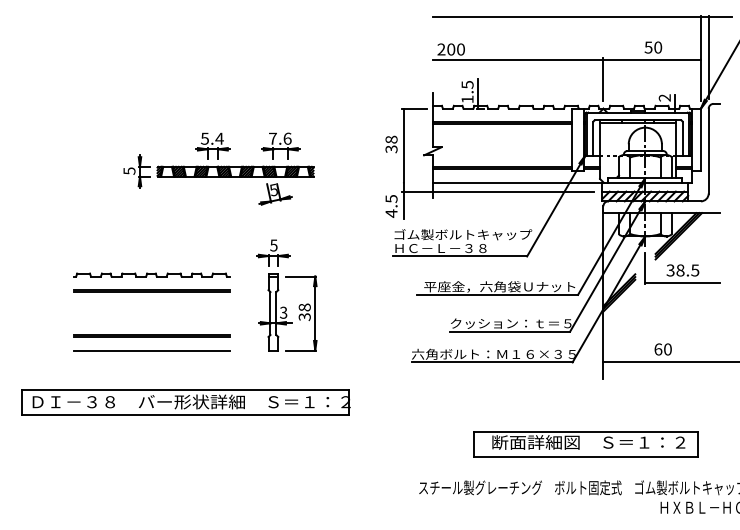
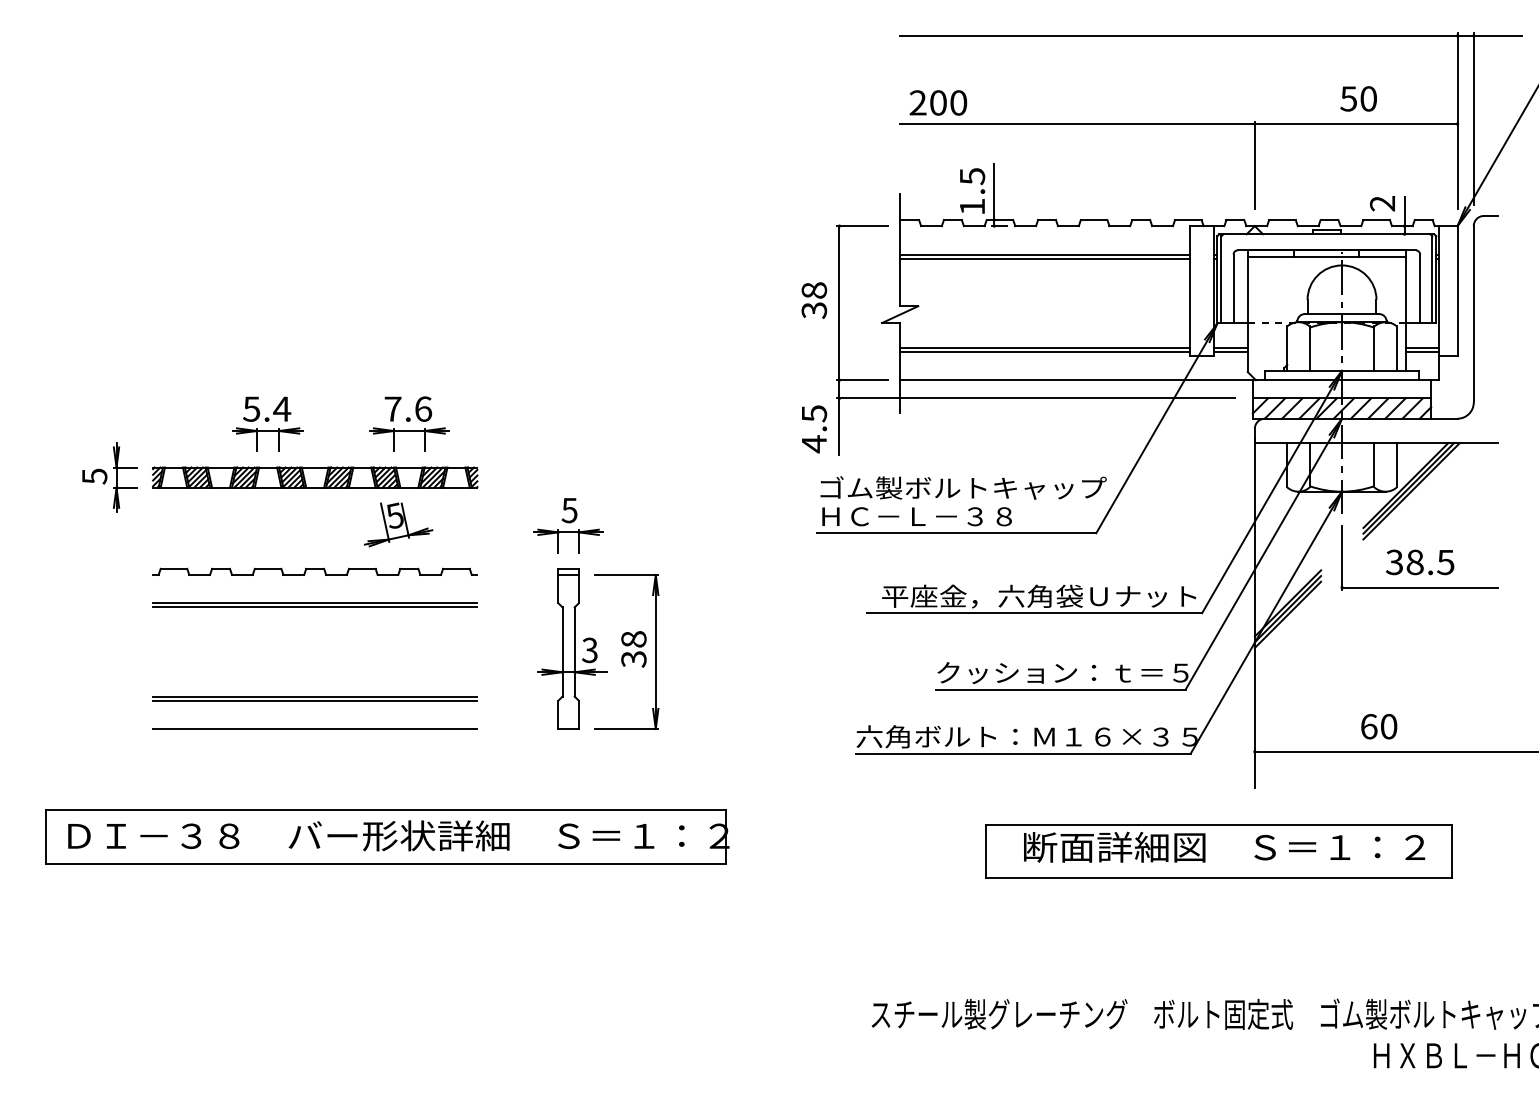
part: (218, 168) -> (279, 470), moved
line: (414, 182) -> (862, 379), added
part: (585, 444) -> (1217, 851), moved

